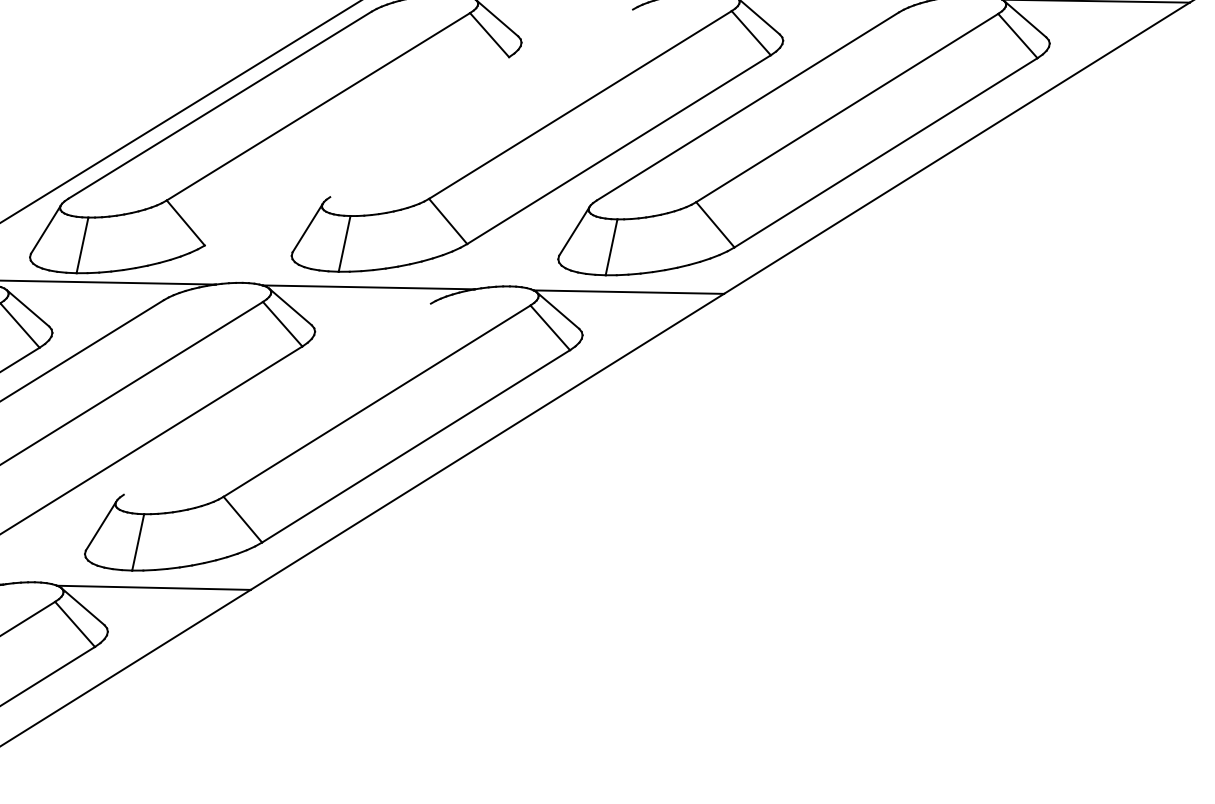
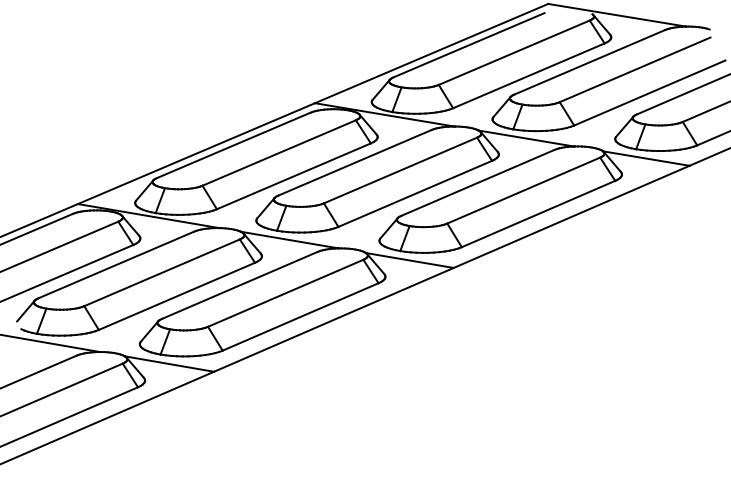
line: (480, 102) -> (354, 162), added
line: (356, 151) -> (293, 176), added
line: (276, 397) -> (239, 284), added

